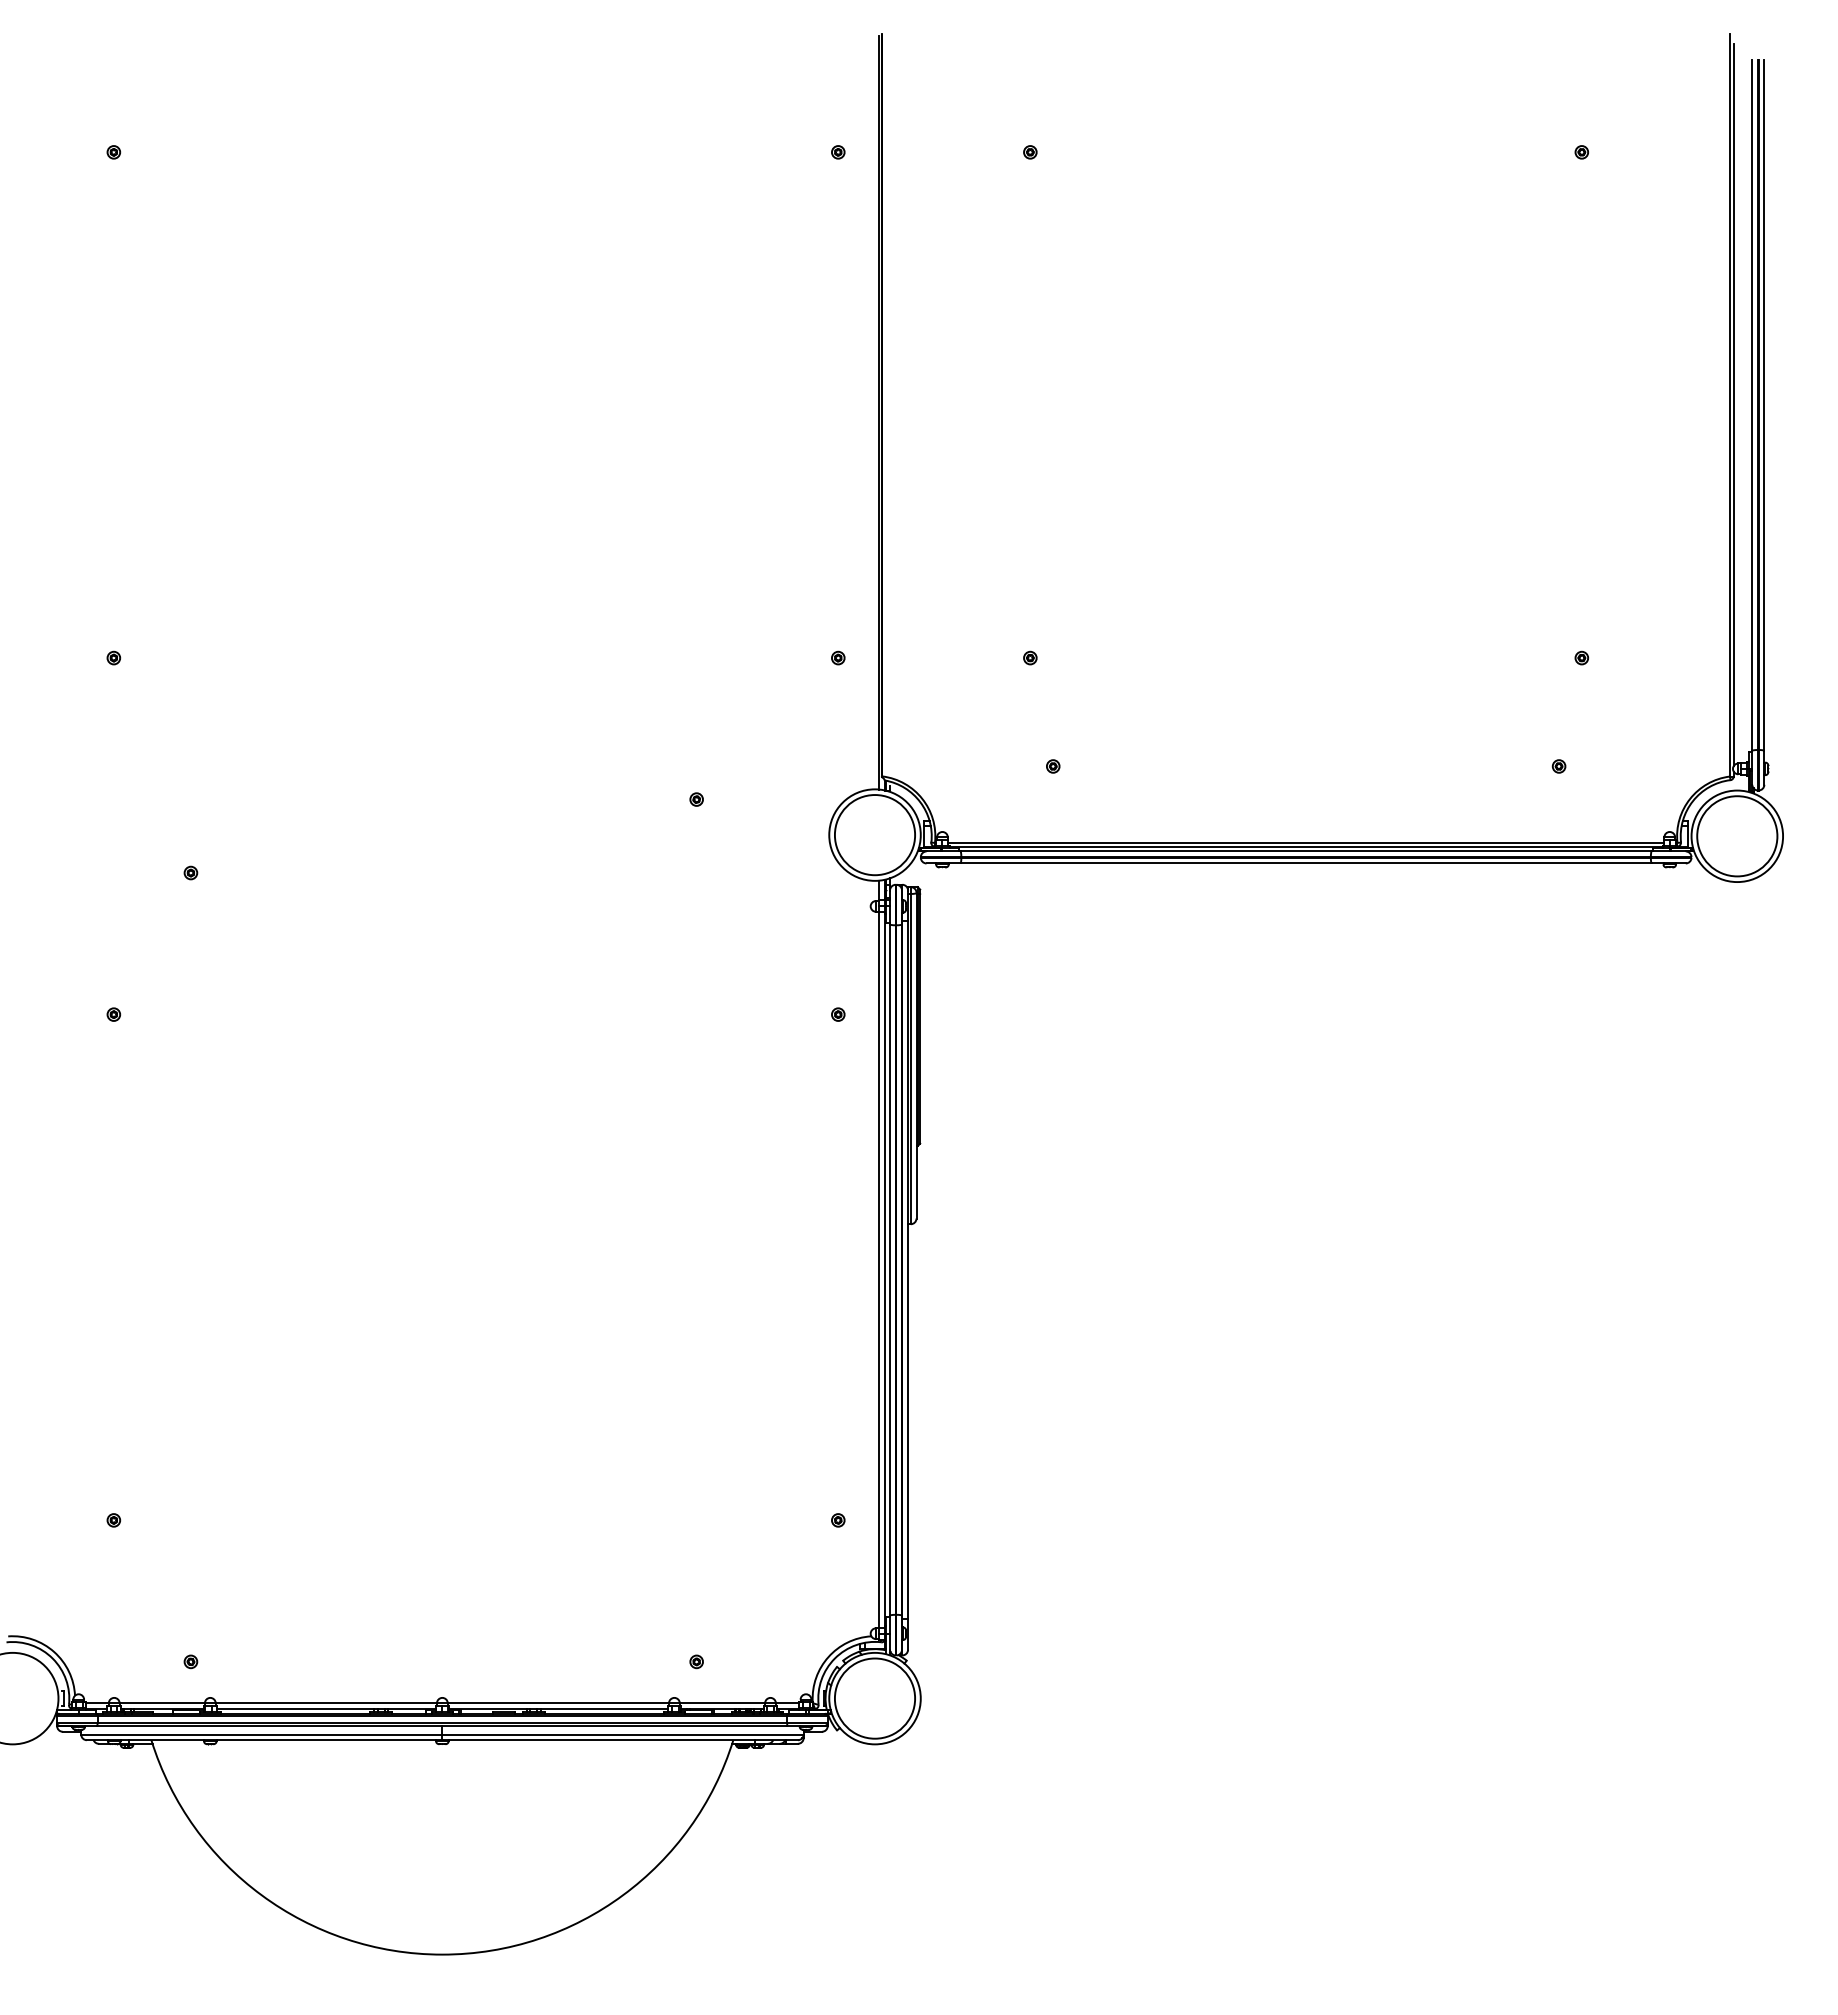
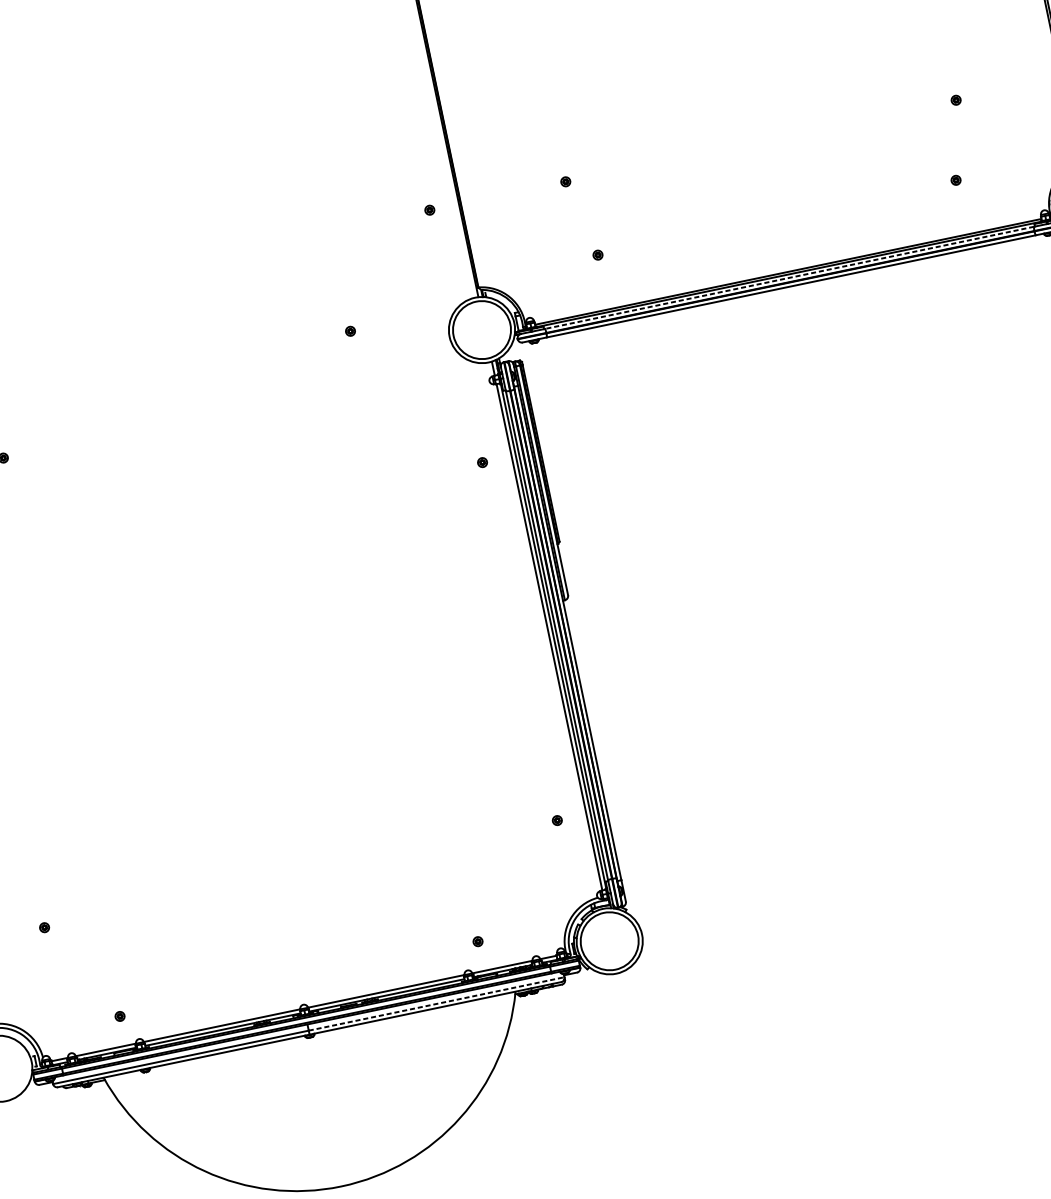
line: (1305, 851) -> (789, 278), solid -> dashed
line: (623, 1734) -> (436, 1003), solid -> dashed

